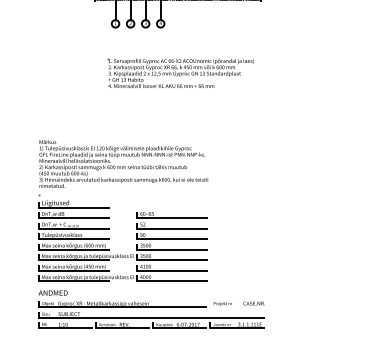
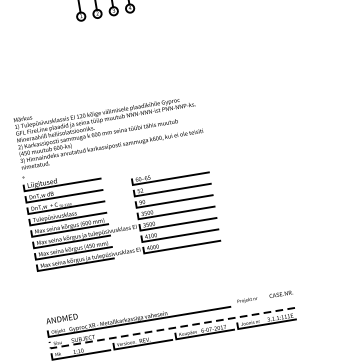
part: (180, 72) -> (160, 57), removed
part: (136, 212) -> (131, 179), moved
line: (147, 317) -> (168, 328), solid -> dashed

